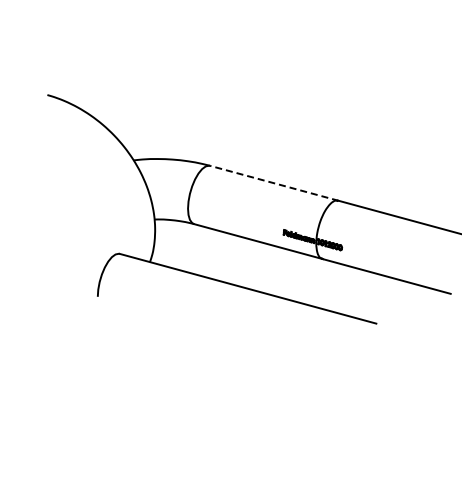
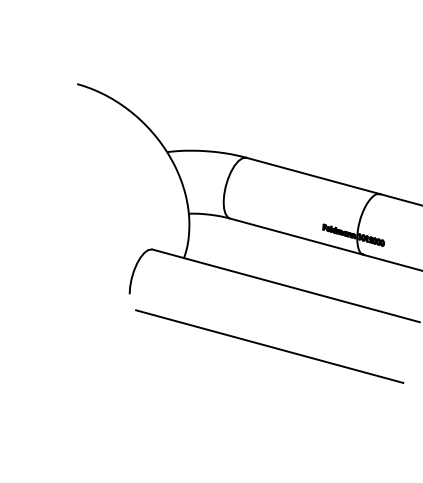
line: (274, 183) -> (313, 176), dashed -> solid
line: (231, 346) -> (268, 346), added

